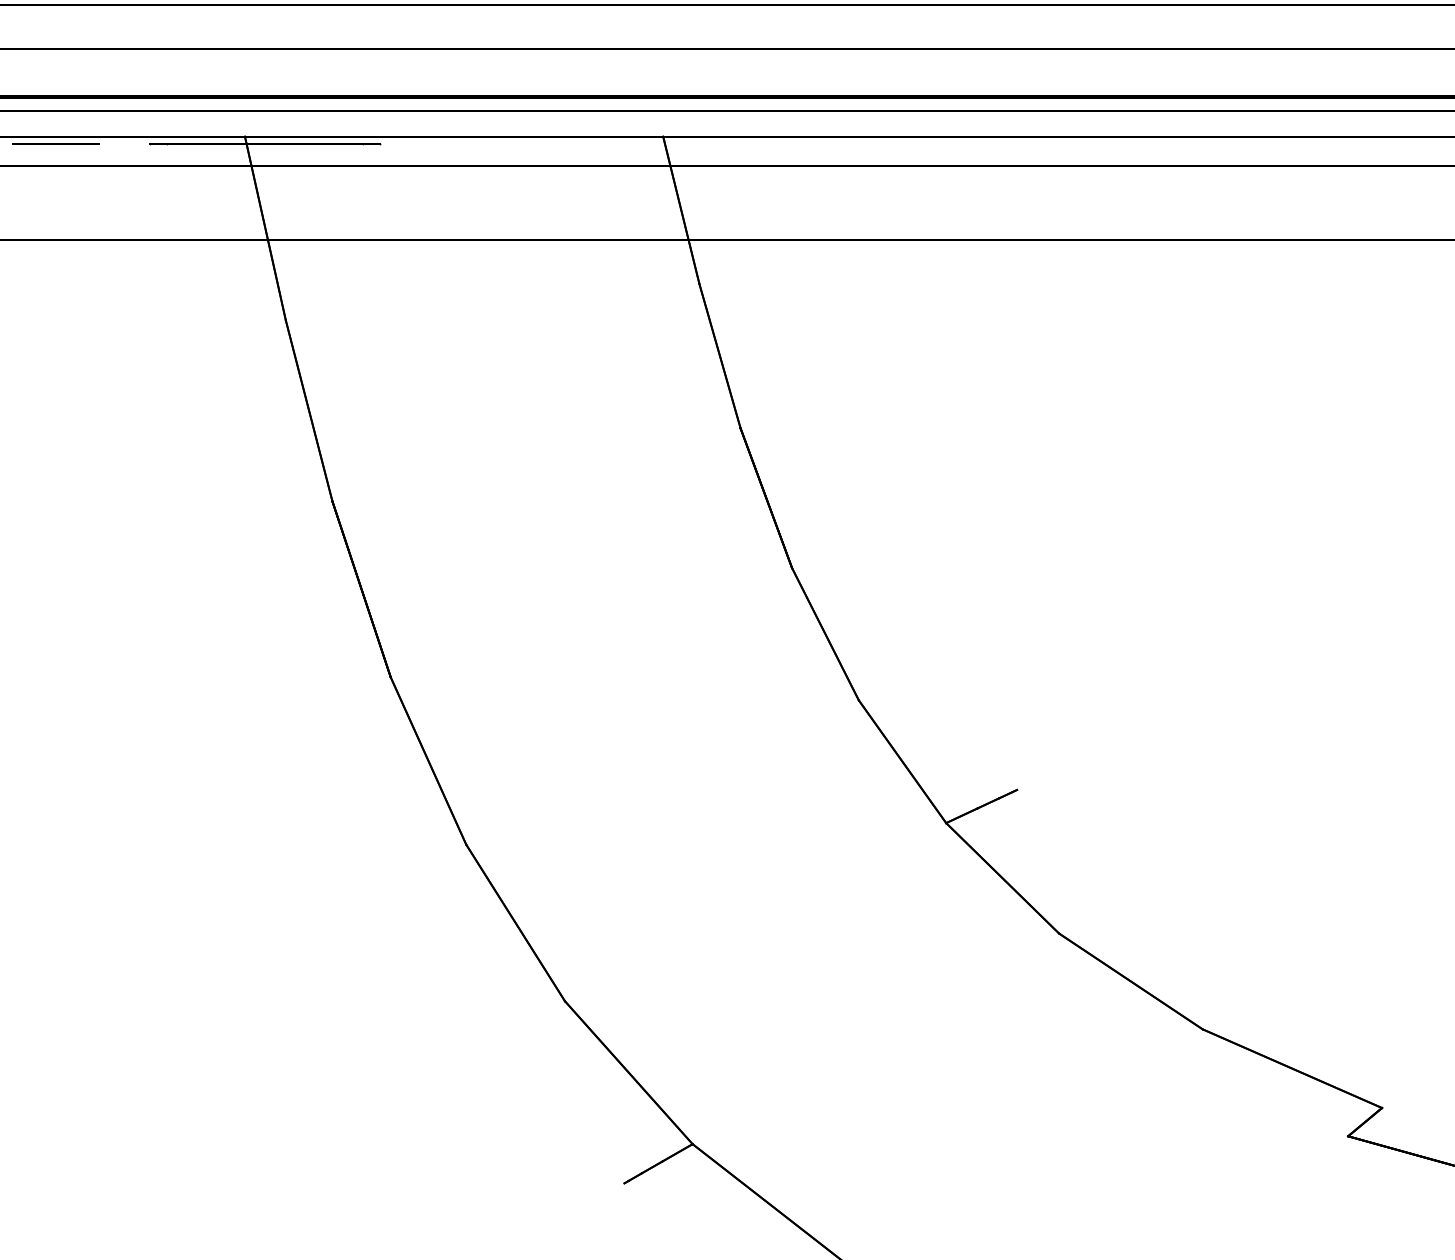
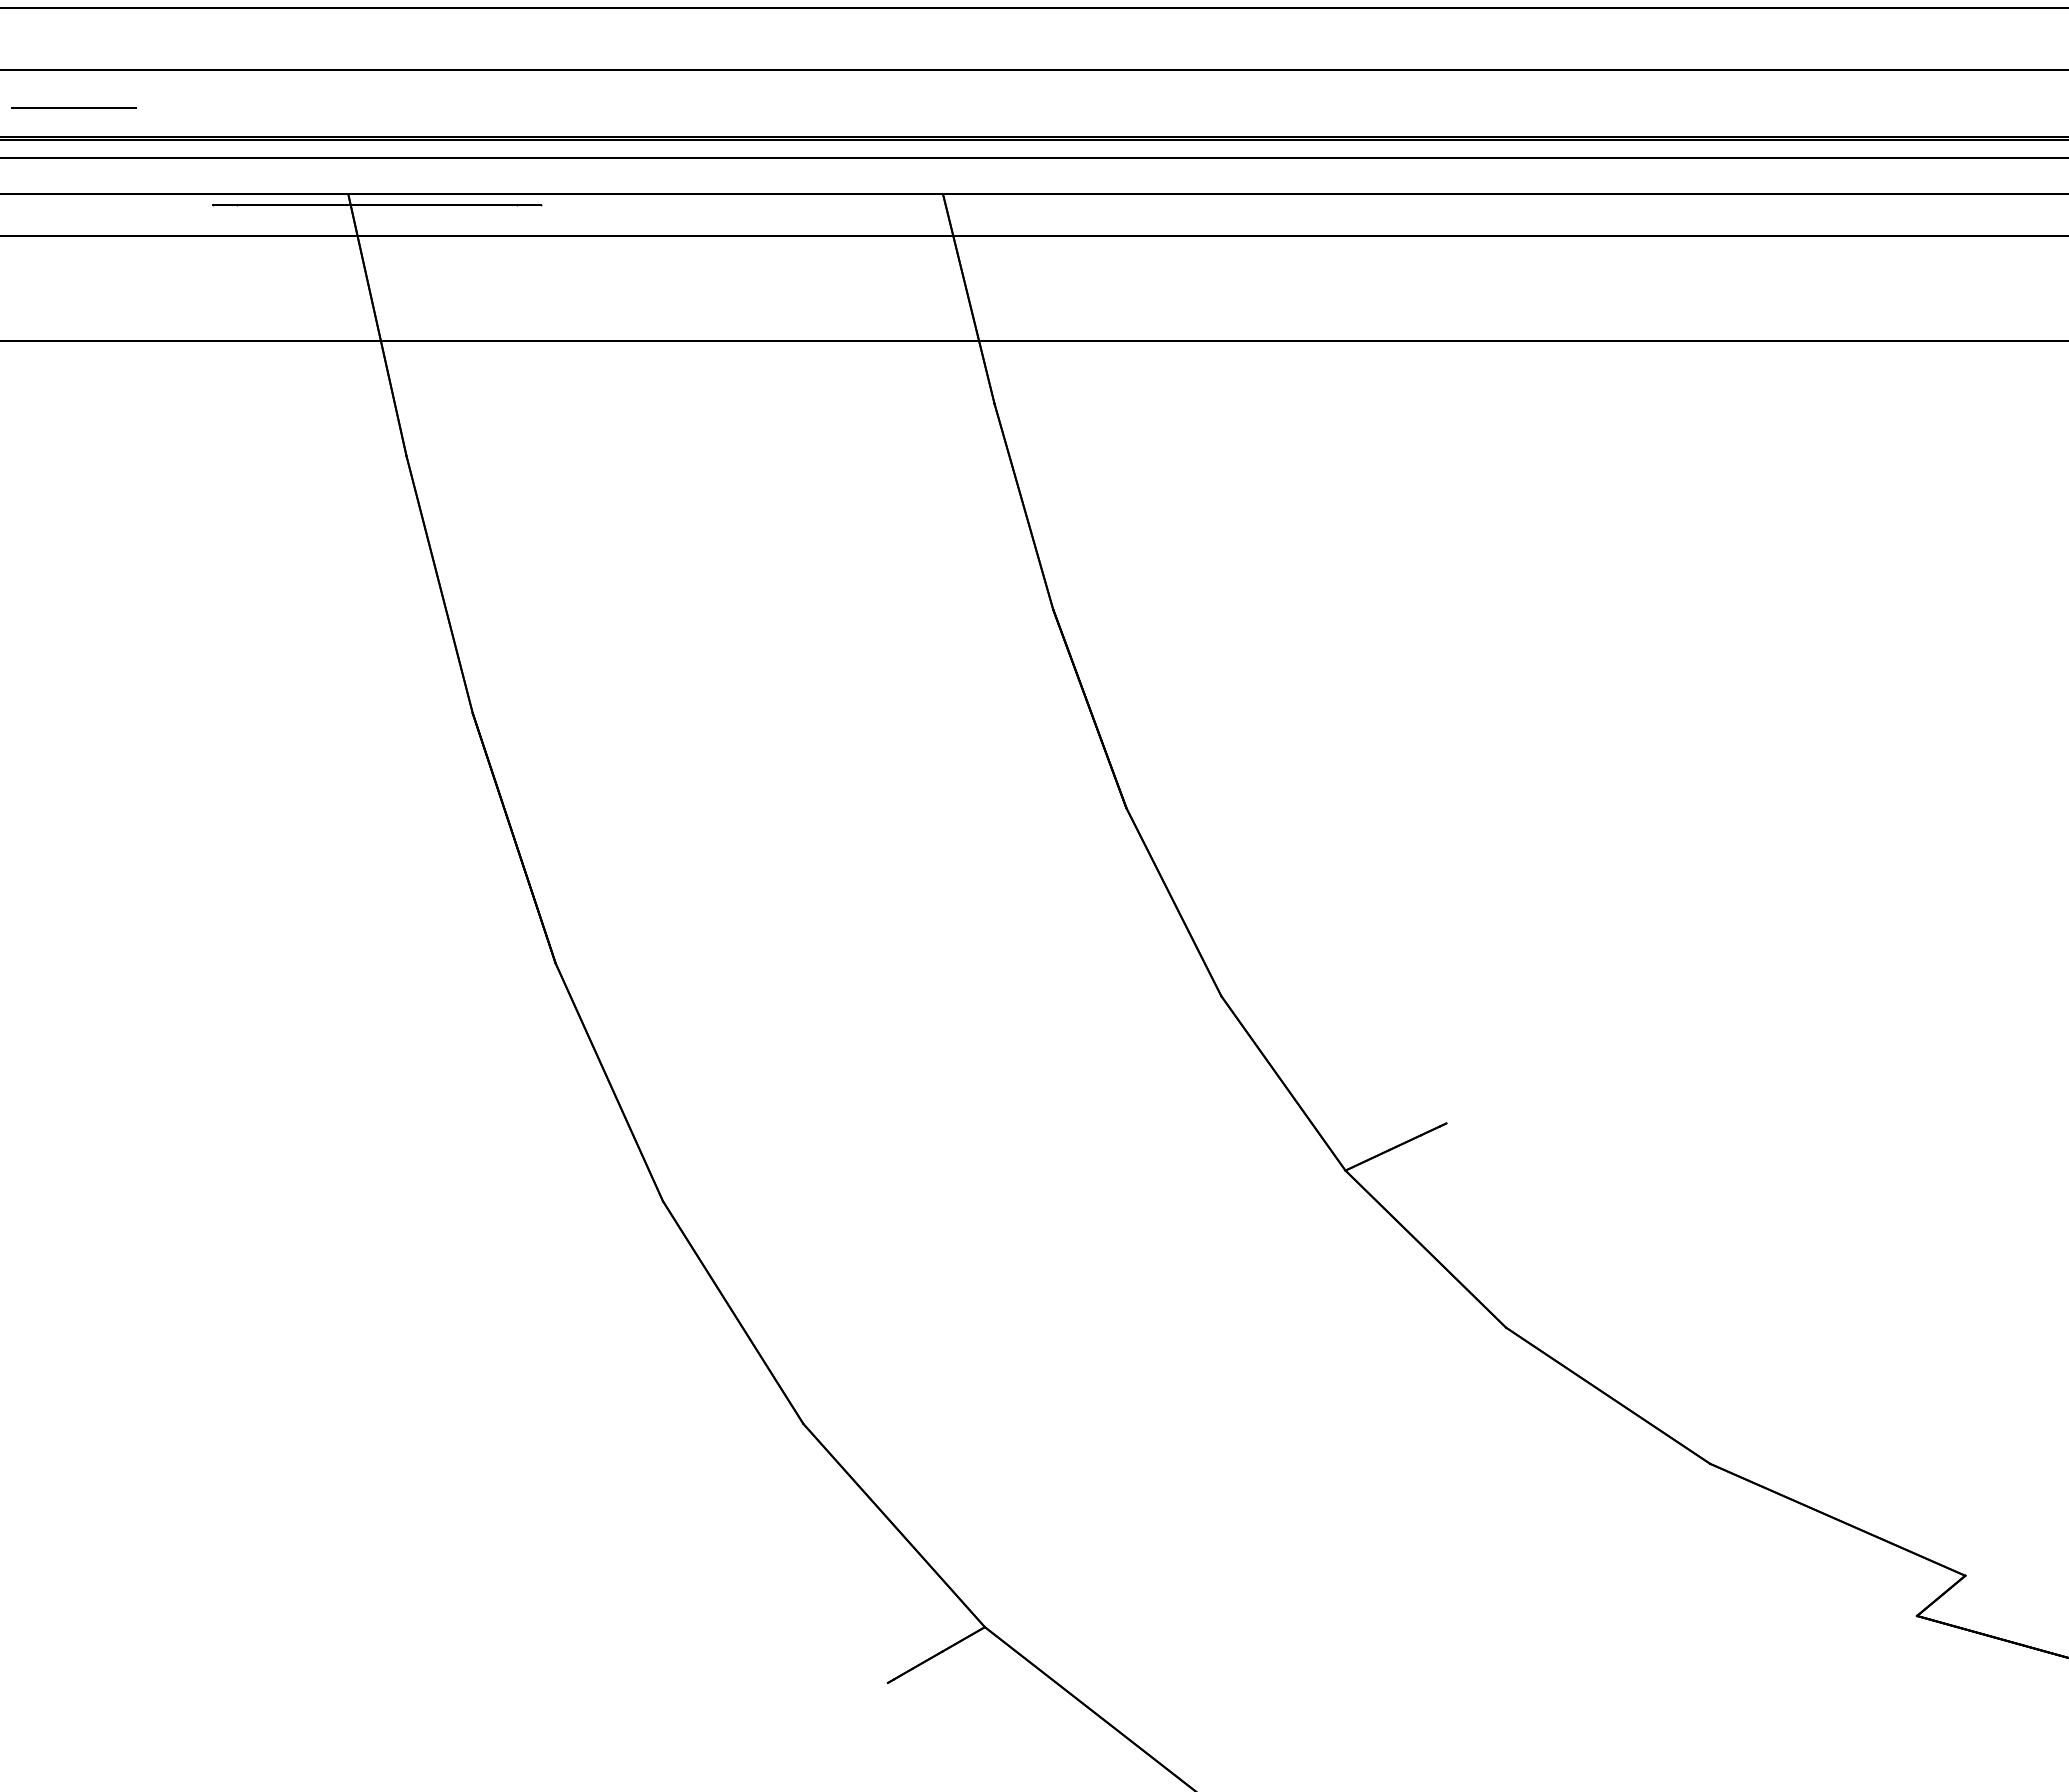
line: (55, 143) -> (73, 107), moved

